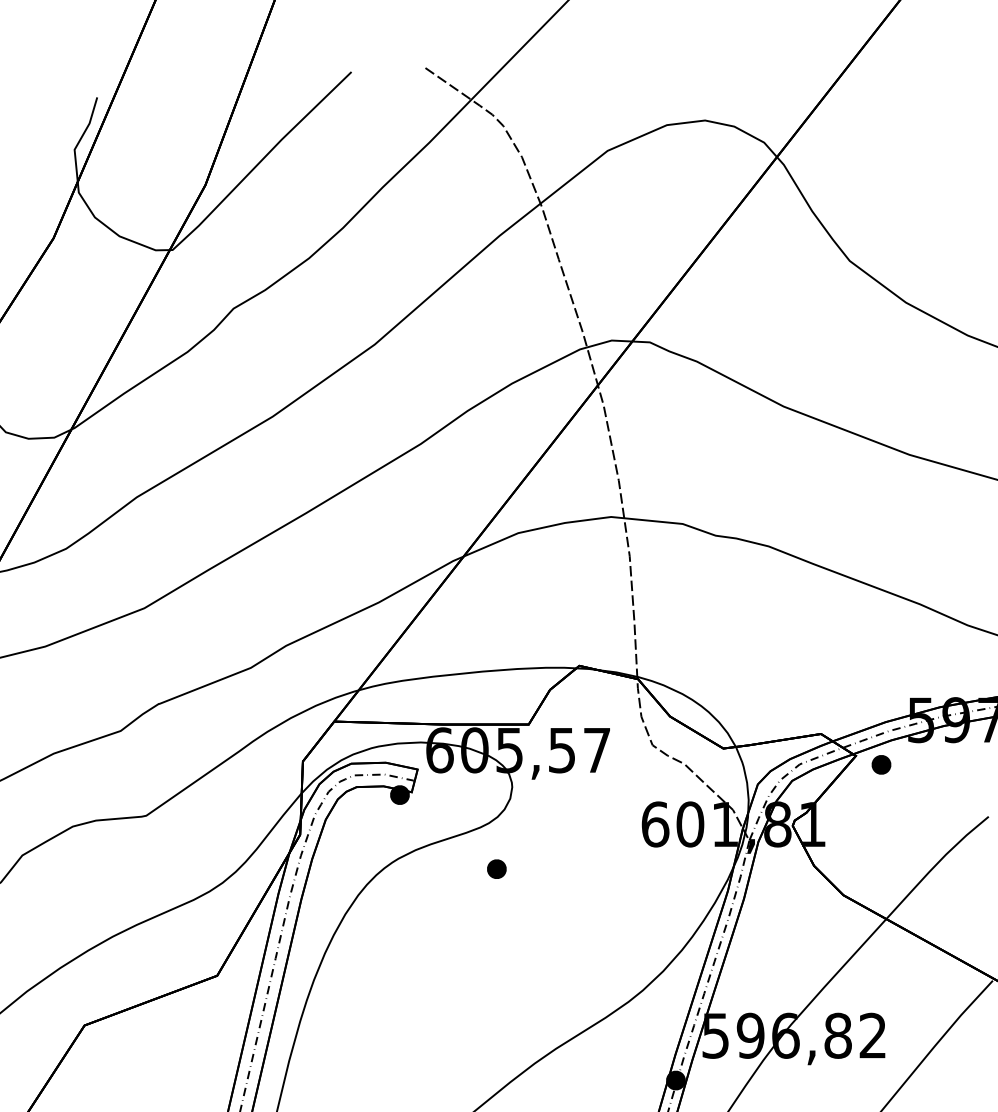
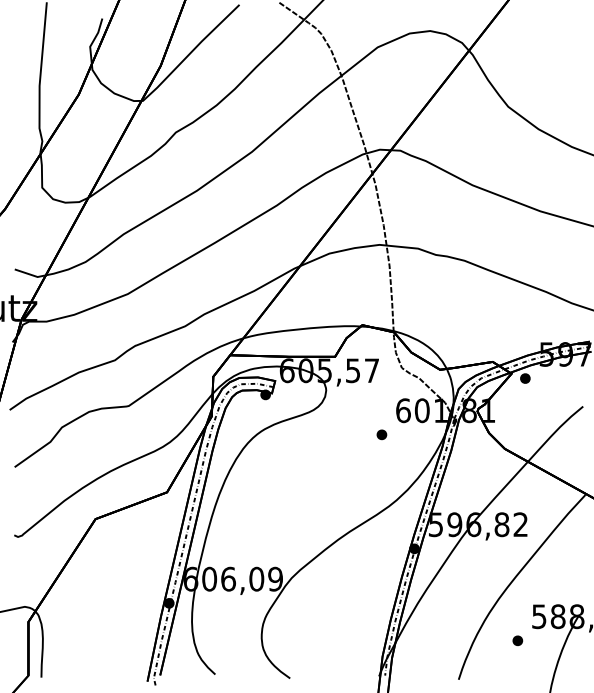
part: (496, 868) -> (381, 434), moved

